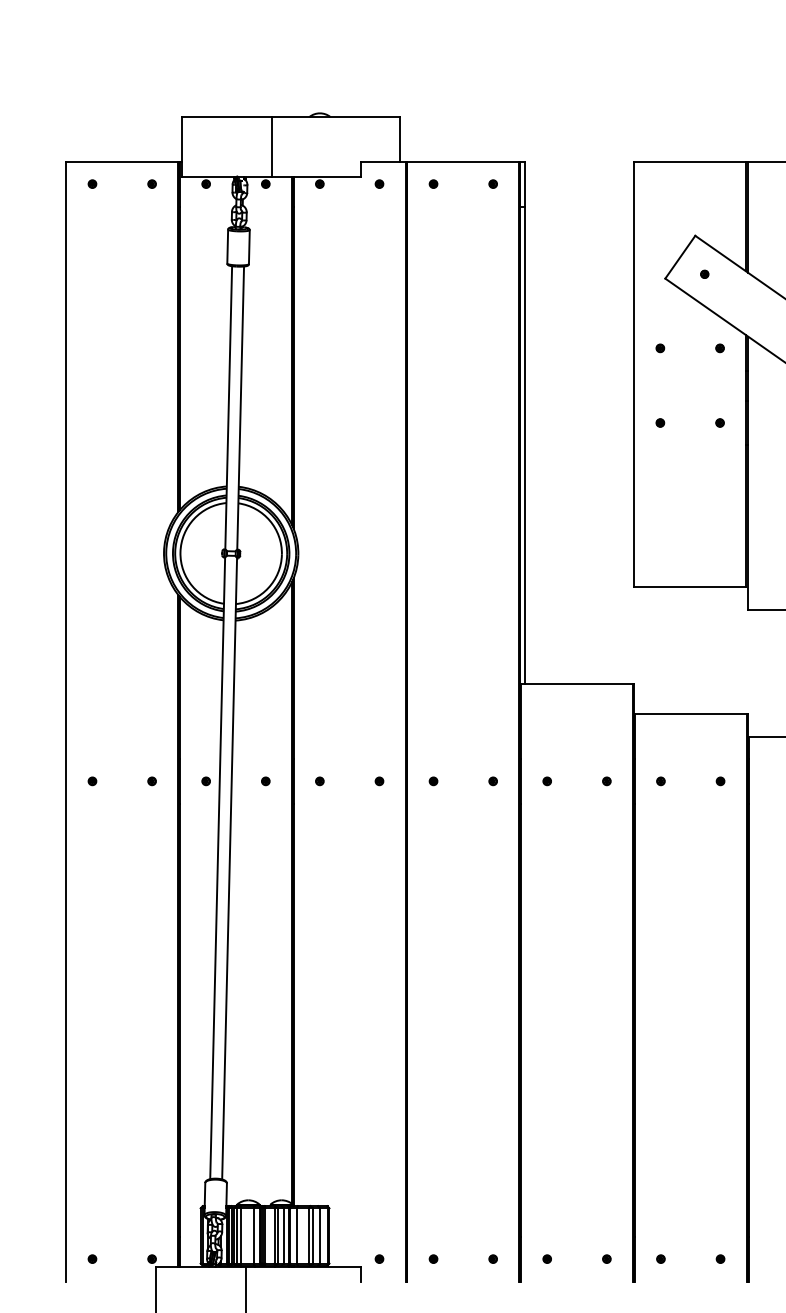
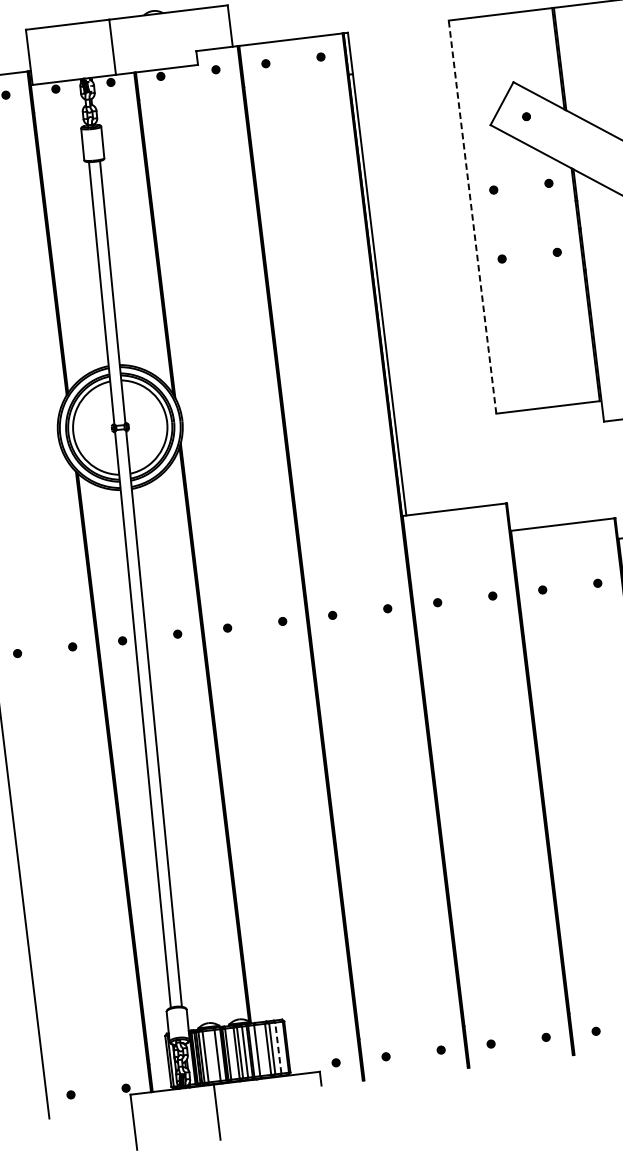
line: (634, 374) -> (472, 217), solid -> dashed
line: (319, 1235) -> (278, 1047), solid -> dashed

